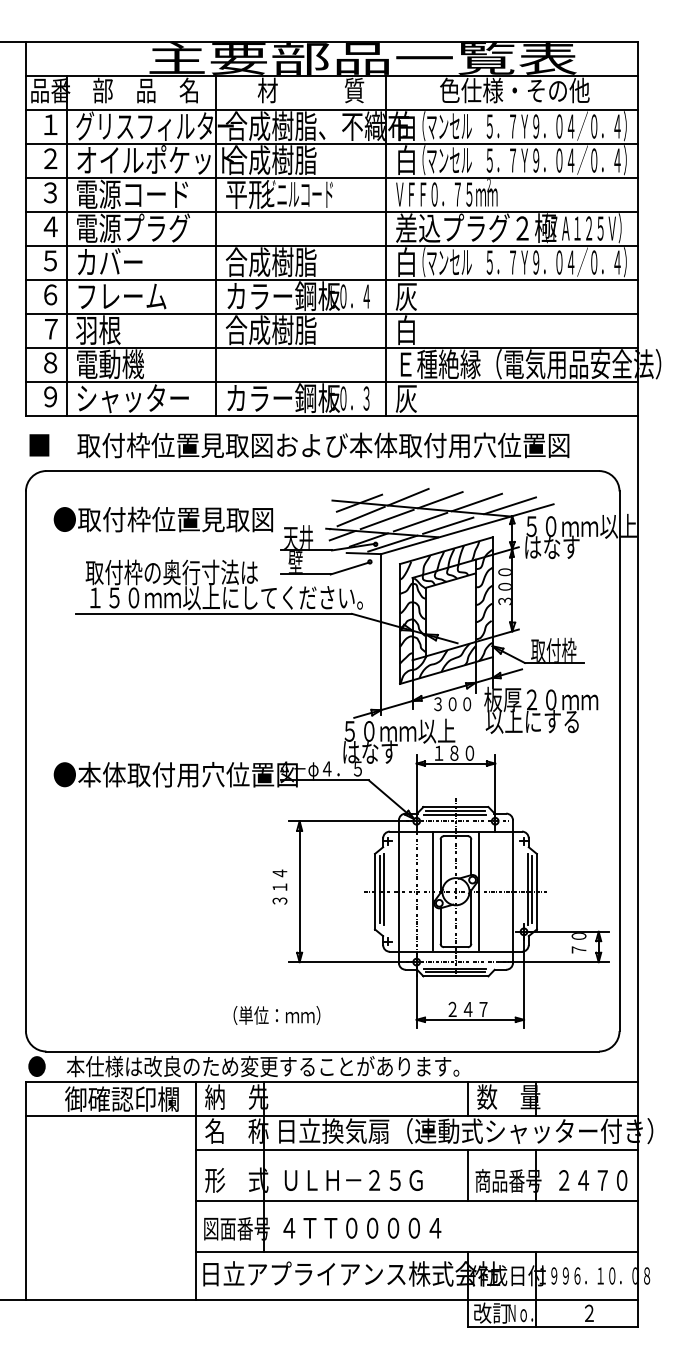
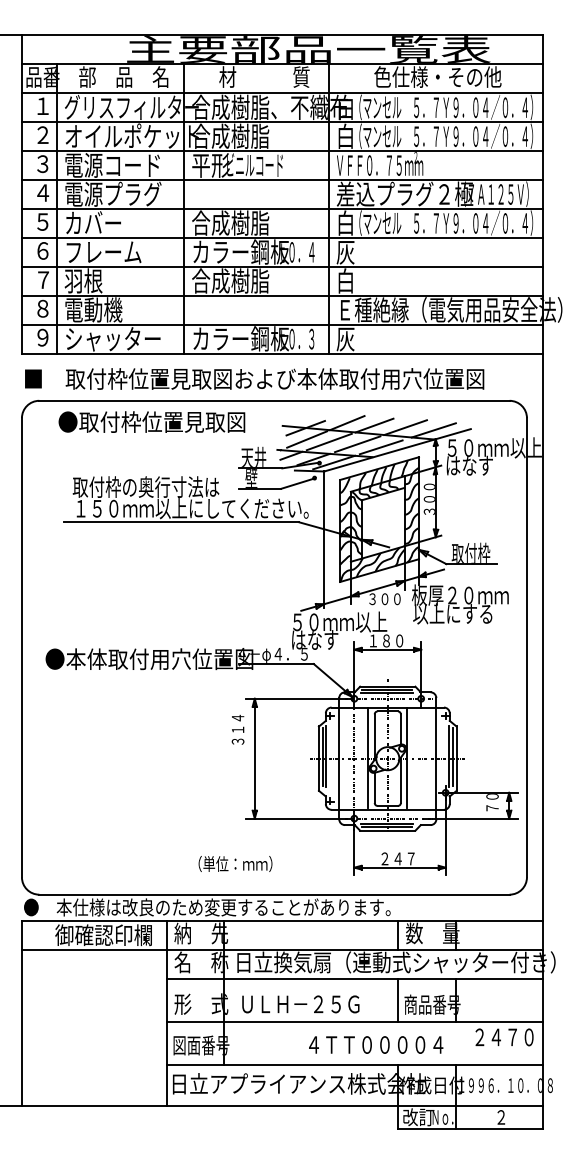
text: (162, 518) -> (151, 421), moved
text: (279, 886) -> (237, 729), moved
text: (593, 1180) -> (504, 1037), moved
text: (362, 1227) -> (376, 1044), moved

